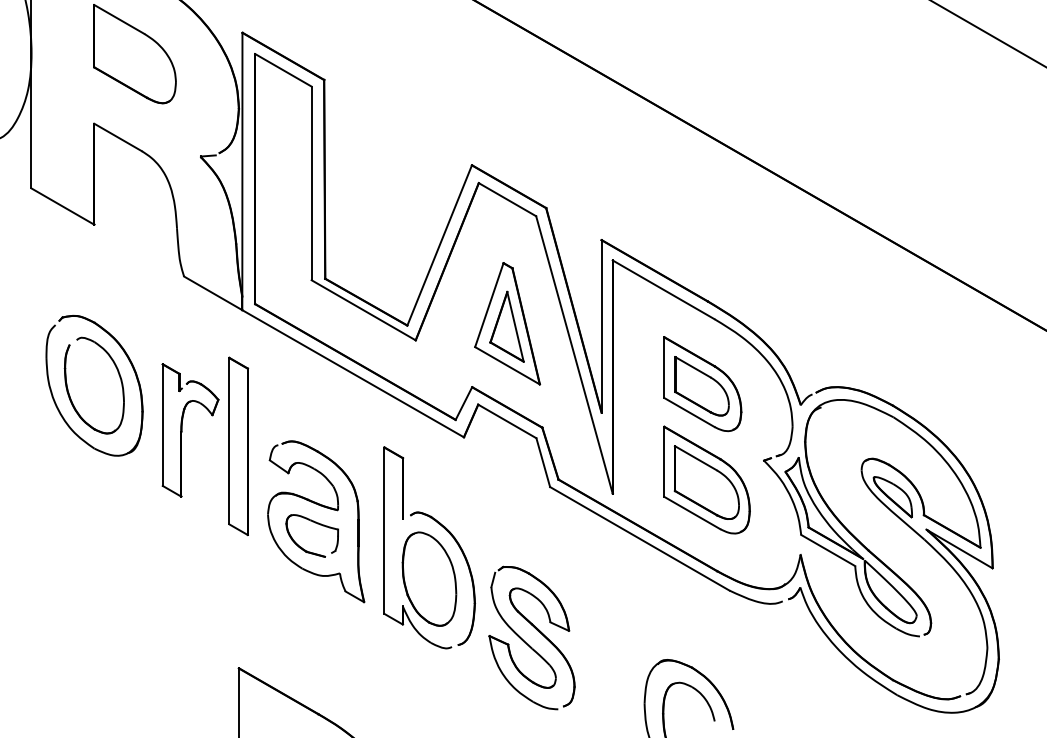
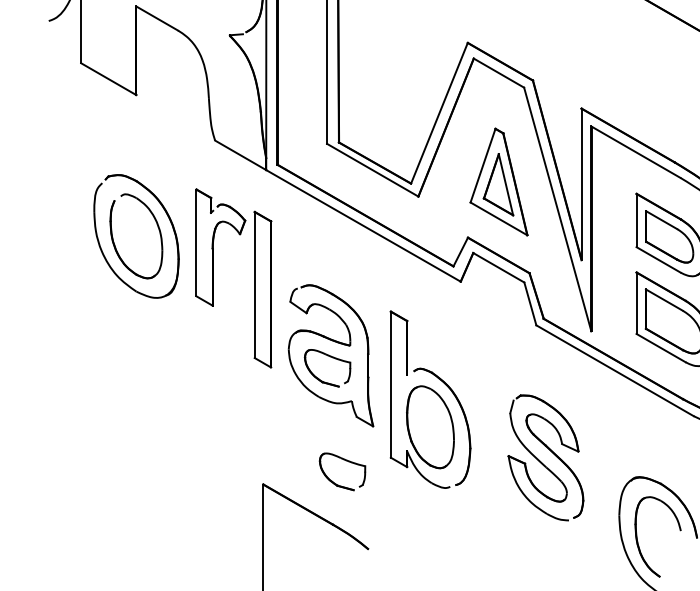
part: (182, 430) -> (213, 247), moved
part: (429, 547) -> (430, 399), moved
part: (334, 642) -> (347, 461), added
part: (526, 642) -> (541, 461), moved

